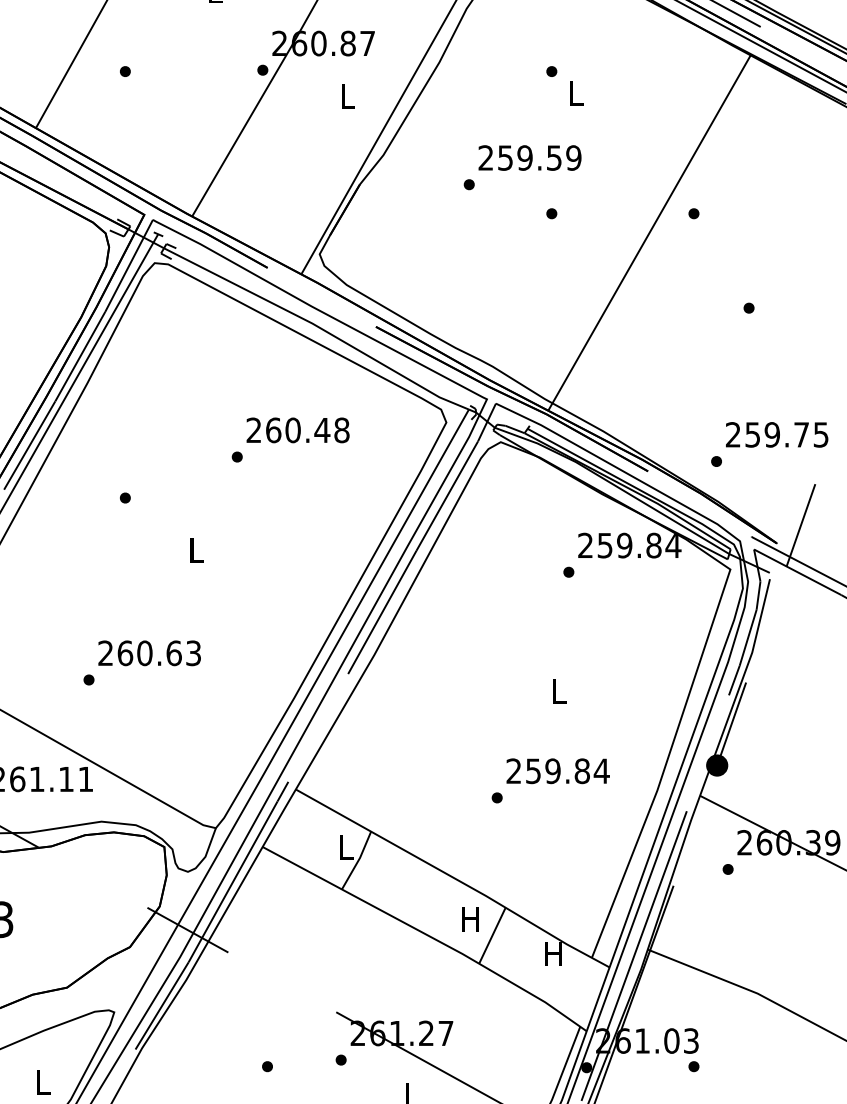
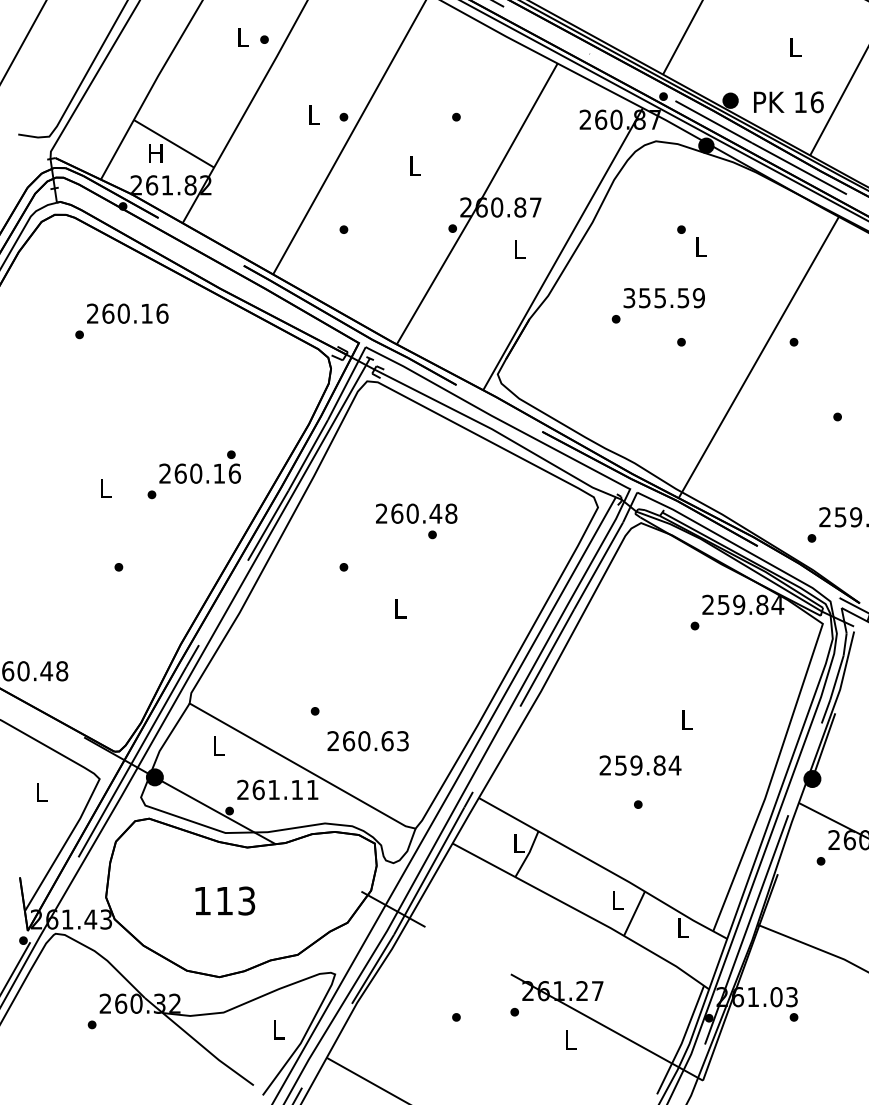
text: (505, 158) -> (644, 298), 259.59 -> 355.59
text: (297, 430) -> (416, 513), moved
text: (148, 653) -> (367, 741), moved
text: (558, 771) -> (640, 765), moved
text: (469, 918) -> (616, 900), H -> L
text: (553, 953) -> (682, 927), H -> L

